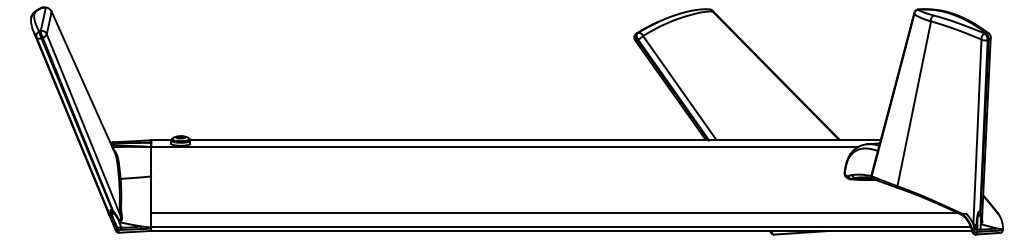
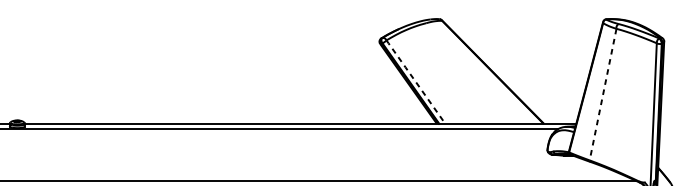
line: (679, 87) -> (415, 81), solid -> dashed
line: (914, 104) -> (603, 95), solid -> dashed

